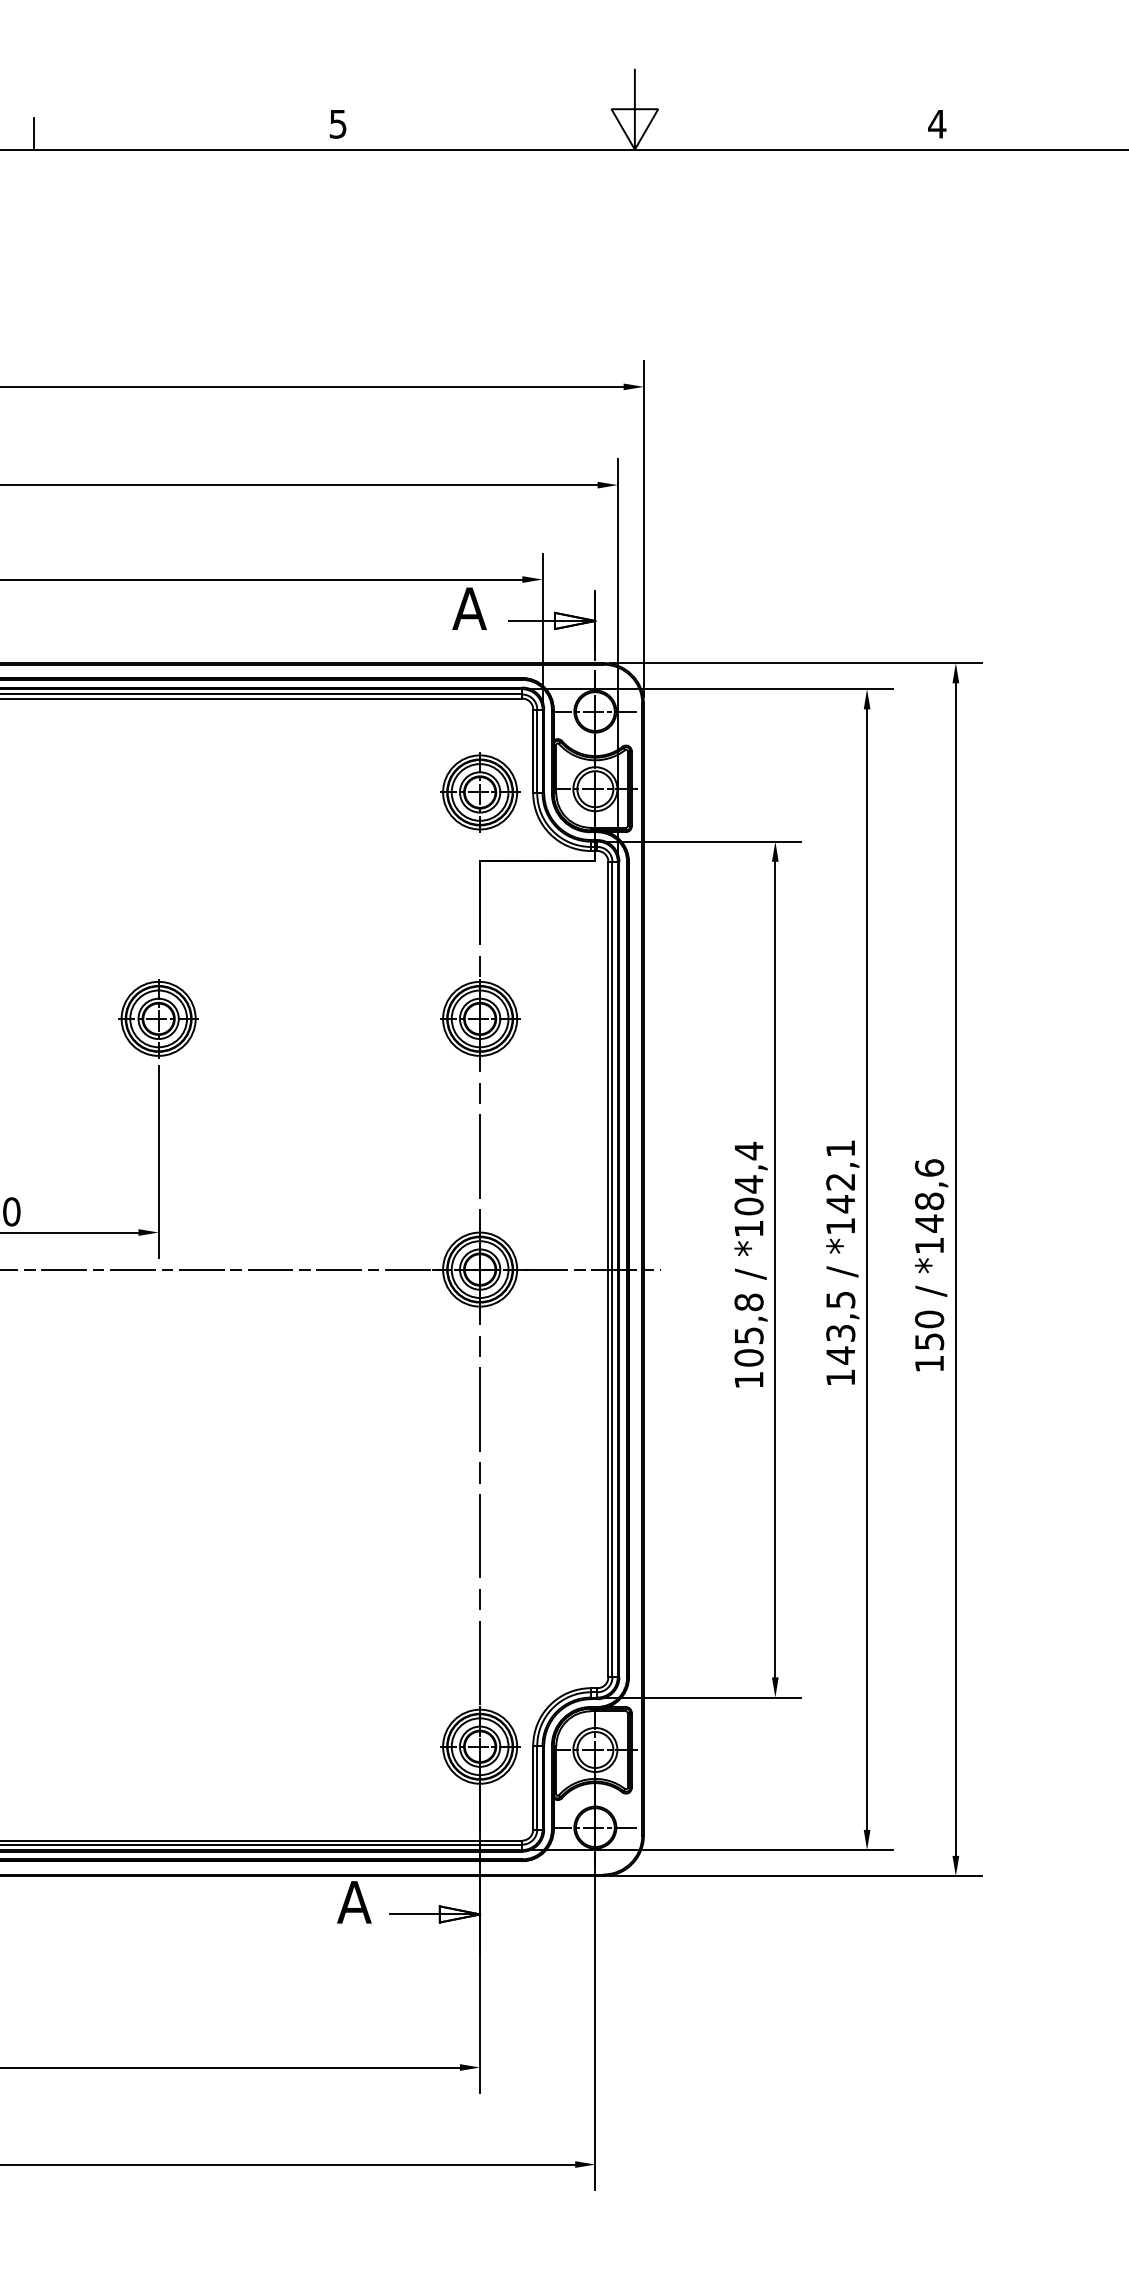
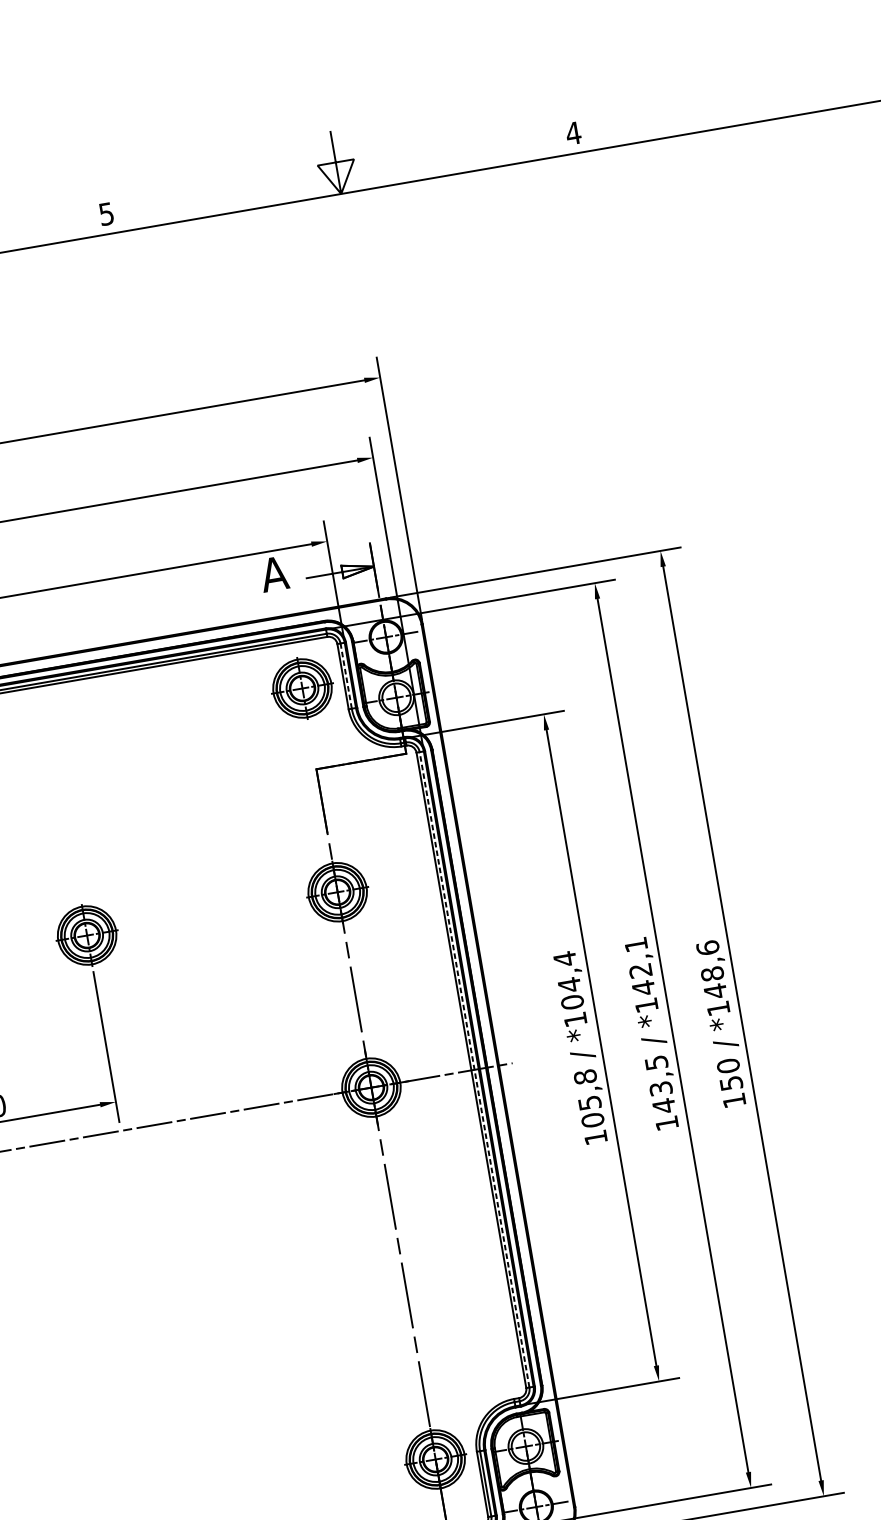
line: (537, 751) -> (346, 676), solid -> dashed
part: (480, 792) -> (302, 688), moved
line: (612, 1269) -> (474, 1069), solid -> dashed

